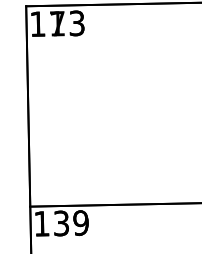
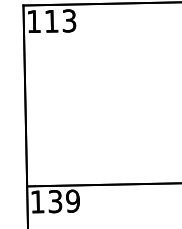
text: (57, 23) -> (51, 21), 173 -> 113

